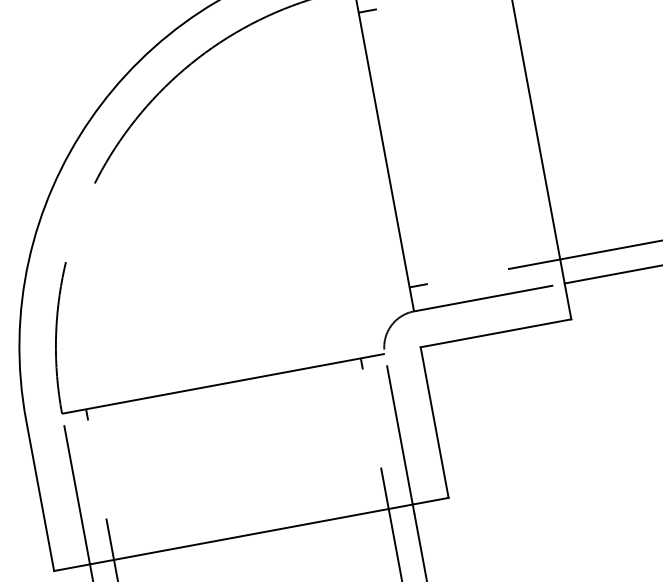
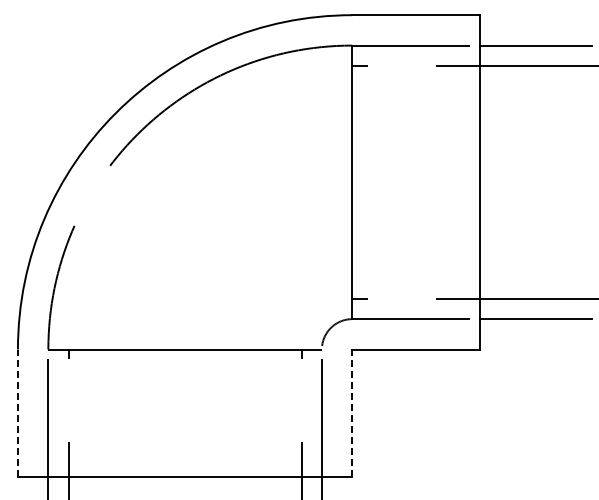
line: (434, 422) -> (352, 413), solid -> dashed
line: (39, 495) -> (17, 413), solid -> dashed

